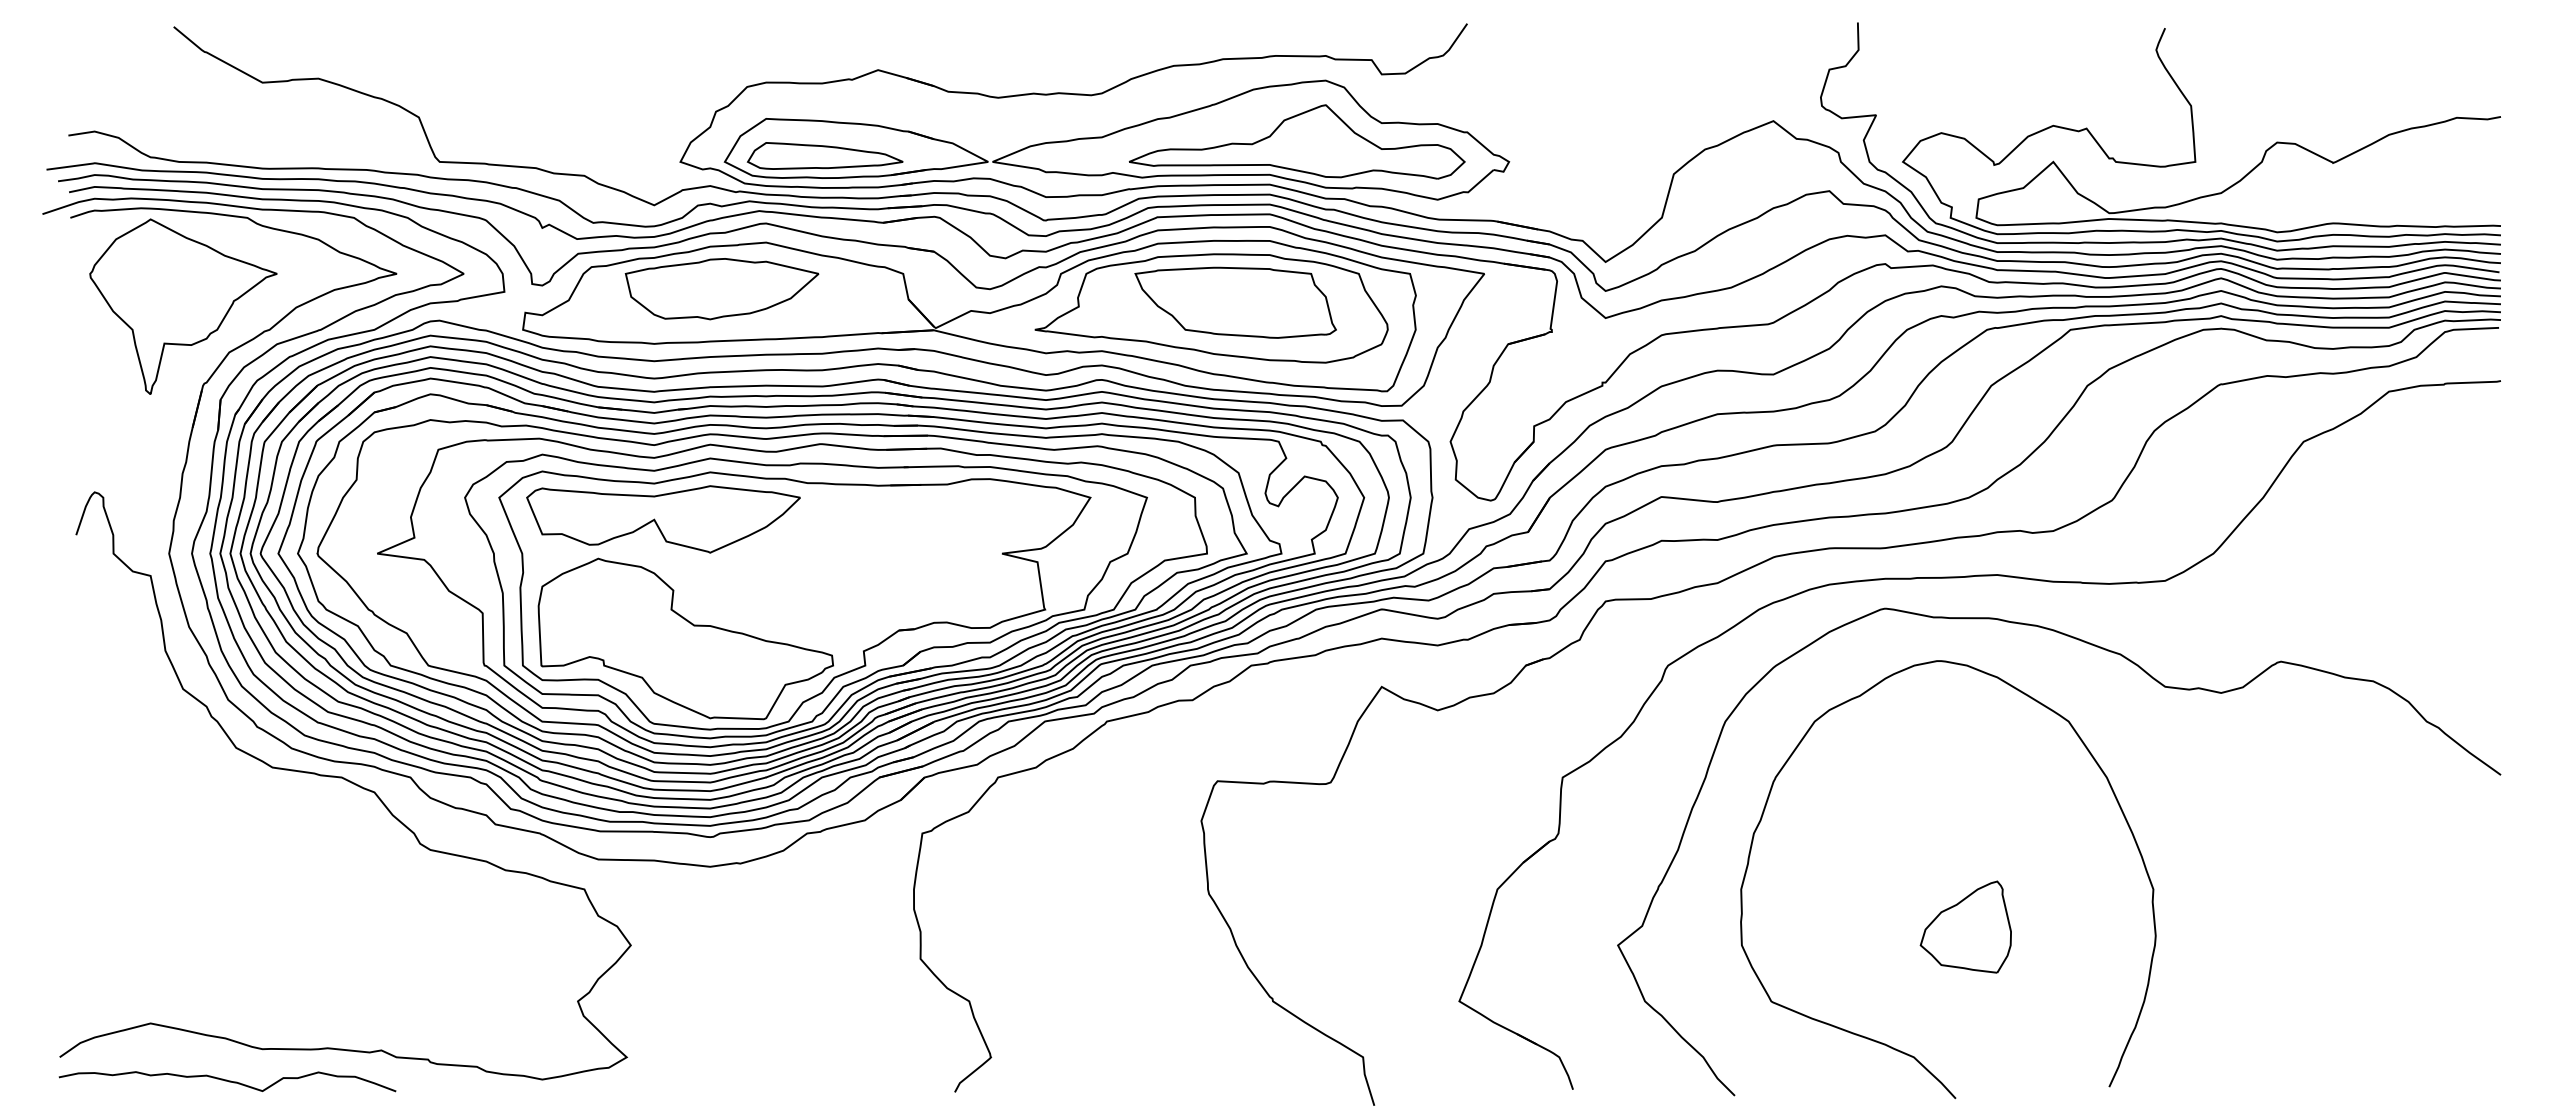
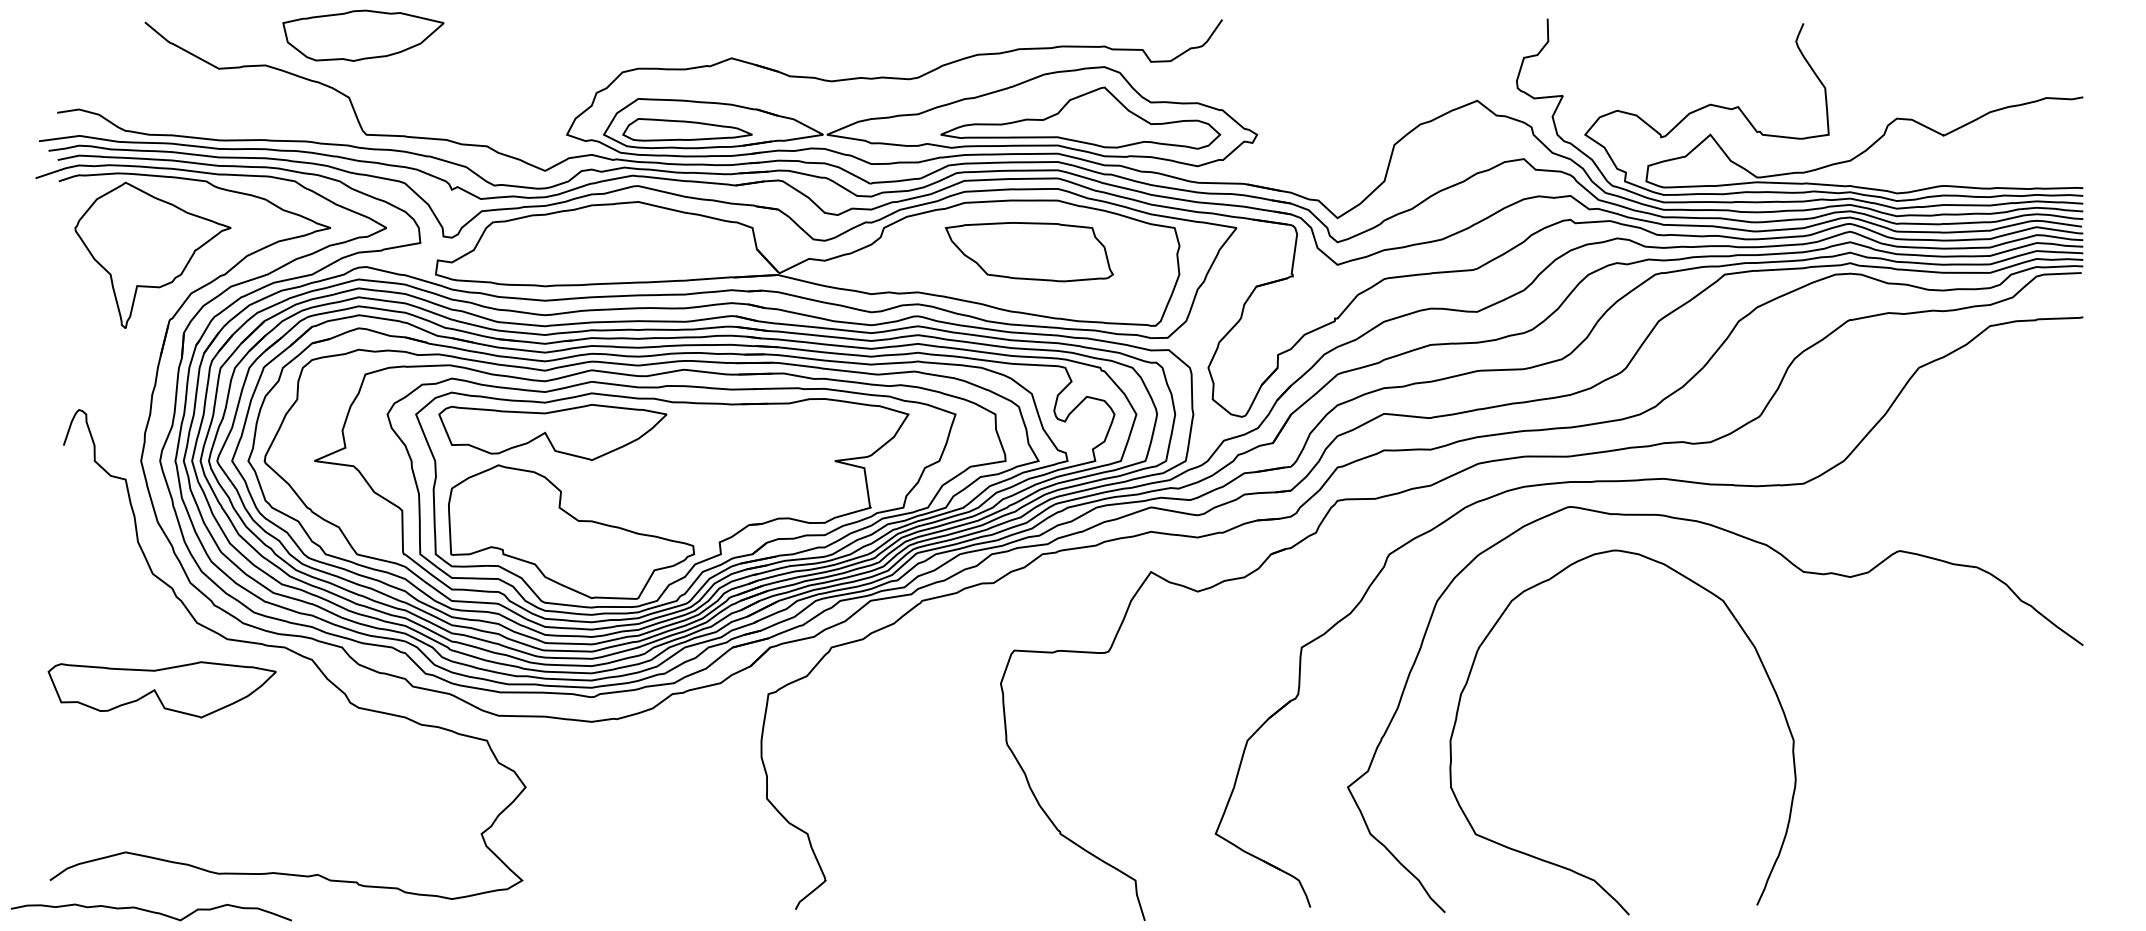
part: (721, 289) -> (362, 36), moved
part: (1211, 308) -> (1009, 256), removed
part: (194, 828) -> (162, 689), added
part: (1965, 926) -> (1637, 771), removed
curve: (227, 1081) -> (151, 912), moved

